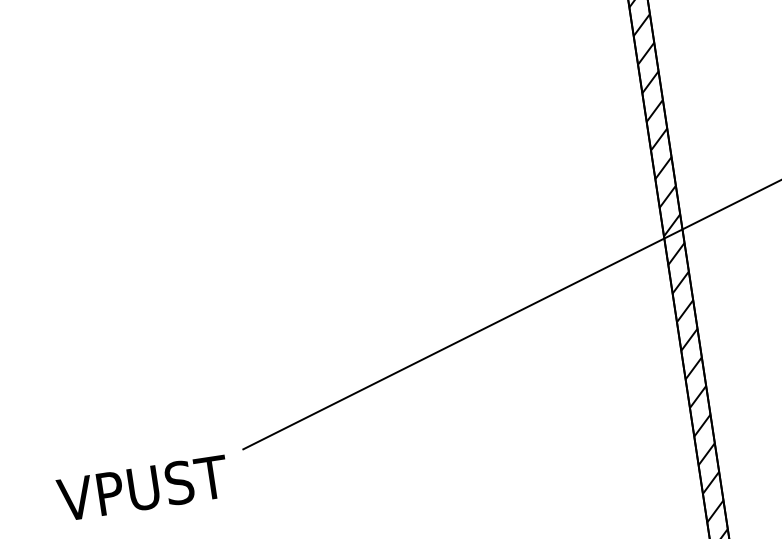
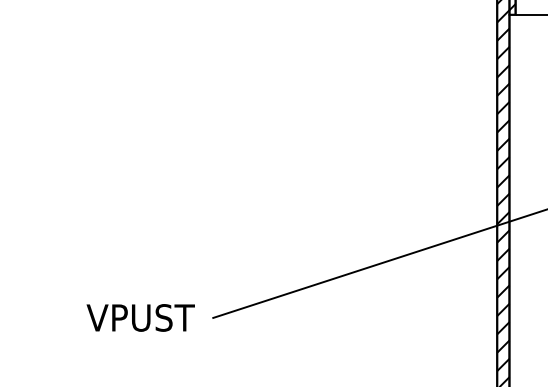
text: (142, 487) -> (140, 317), moved

